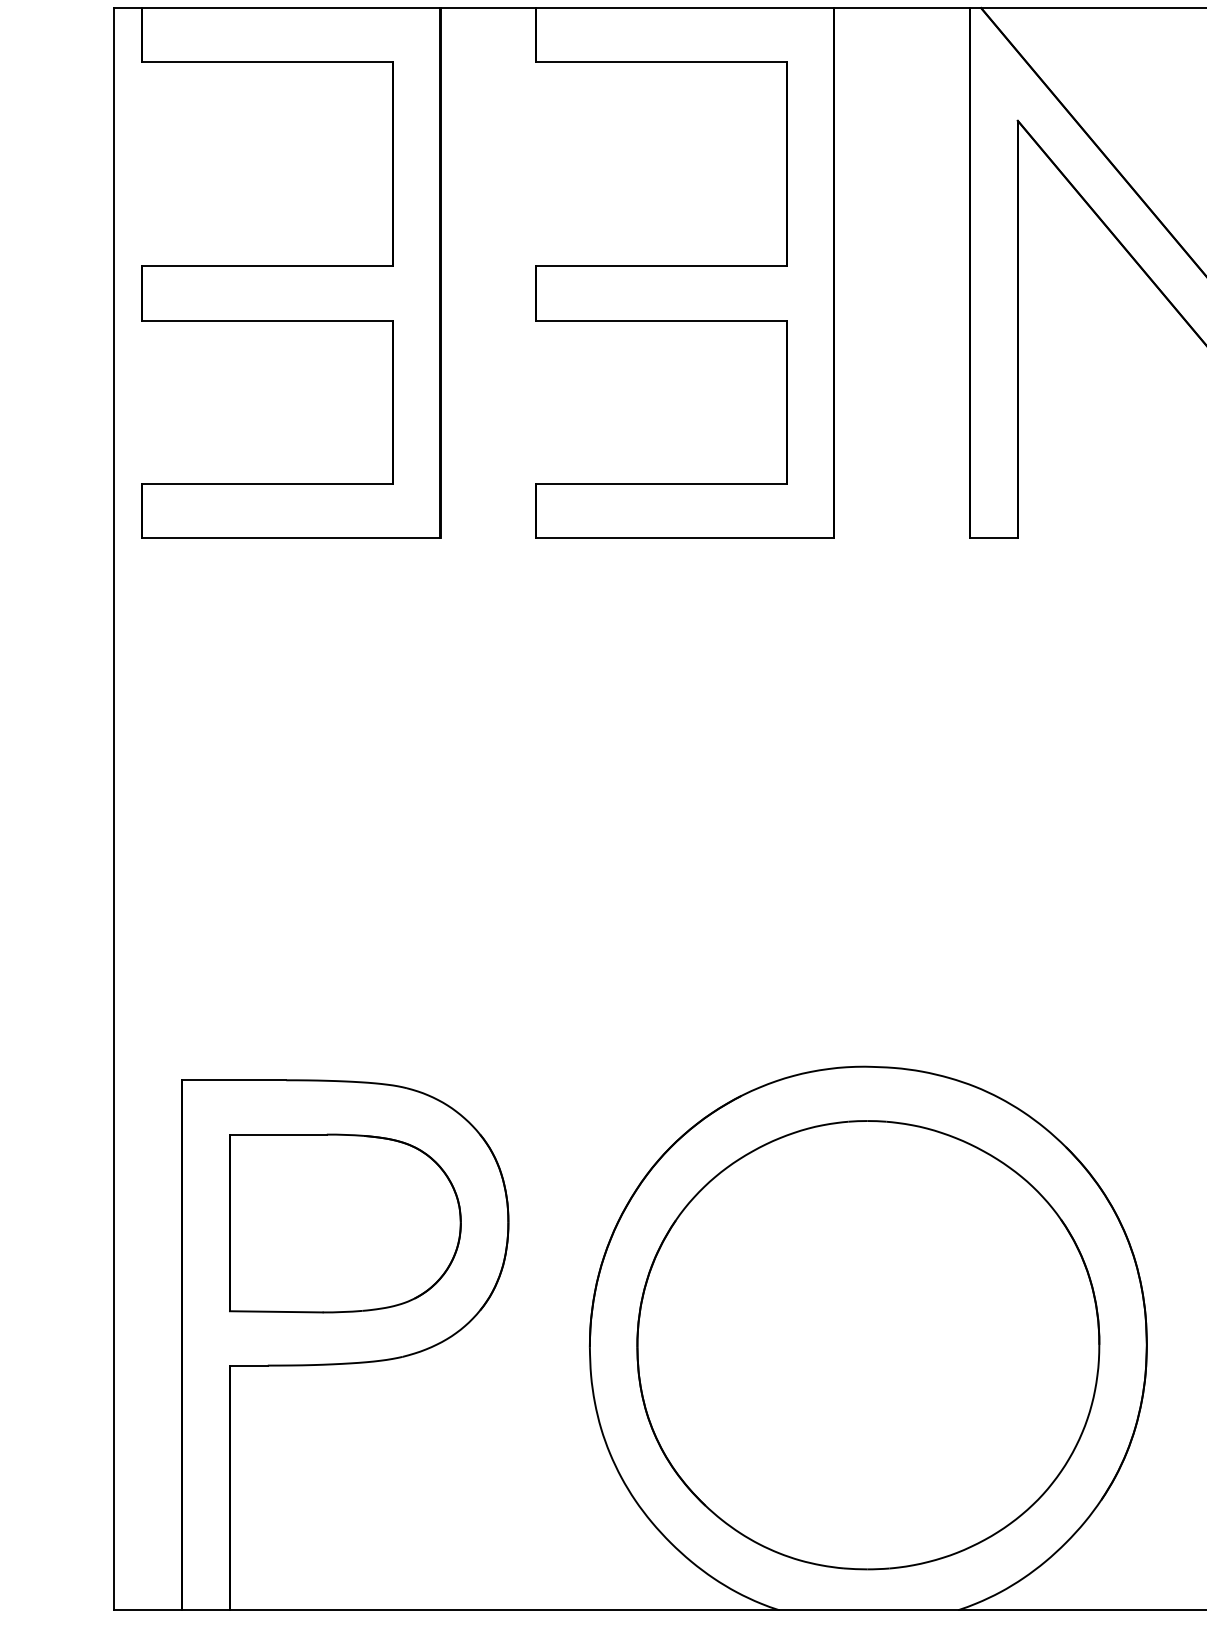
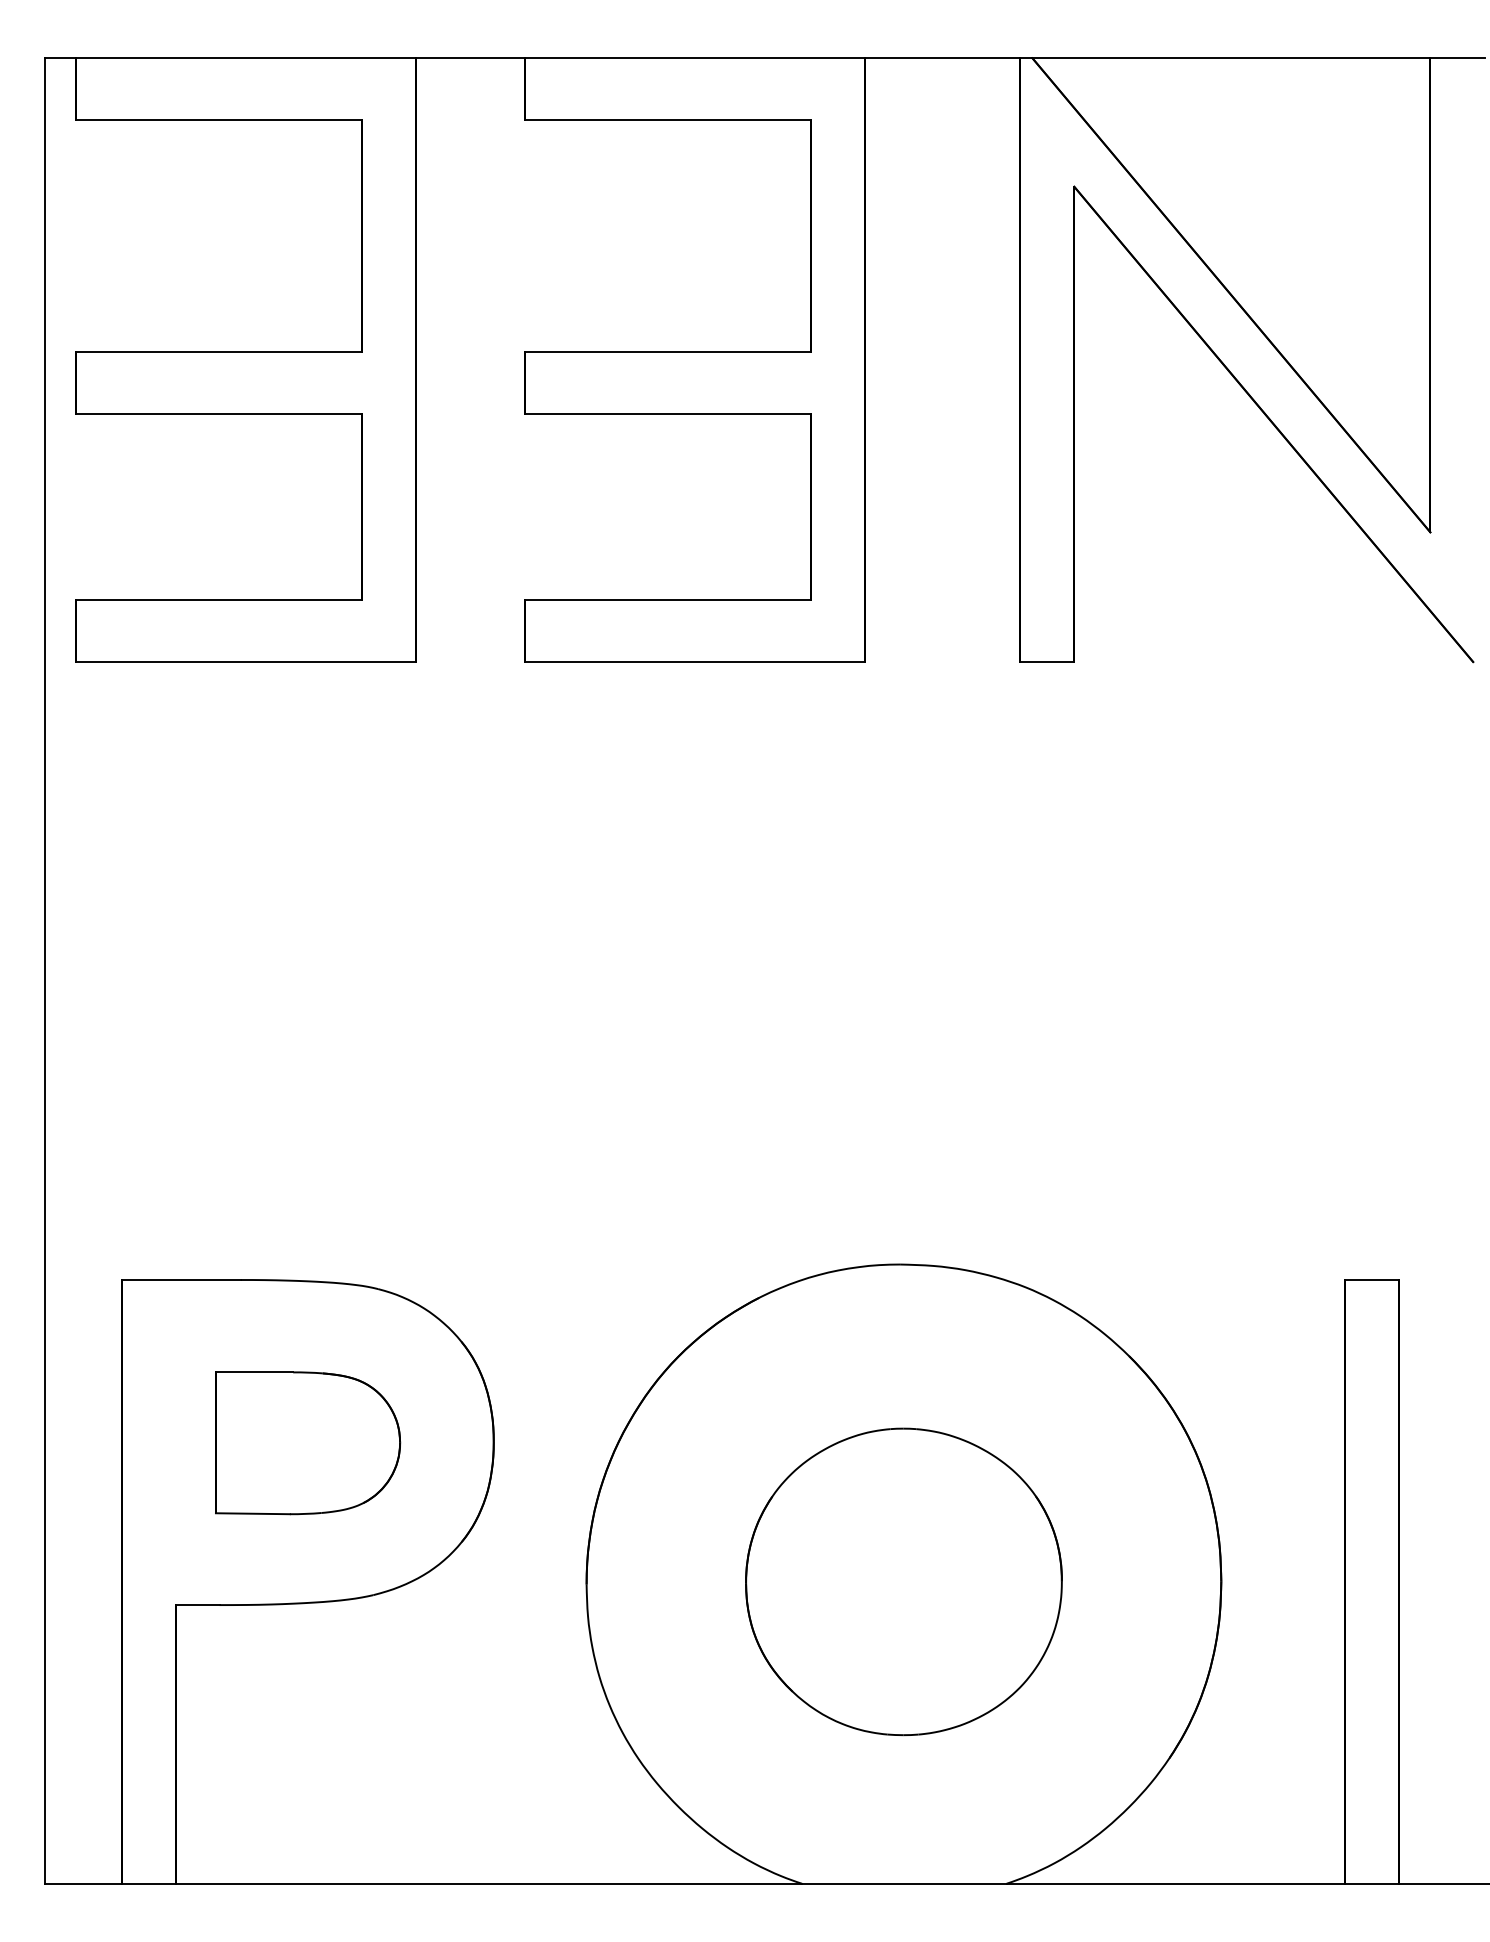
part: (344, 1223) -> (307, 1443), size x0.7
part: (867, 1344) -> (903, 1581), size x0.6

